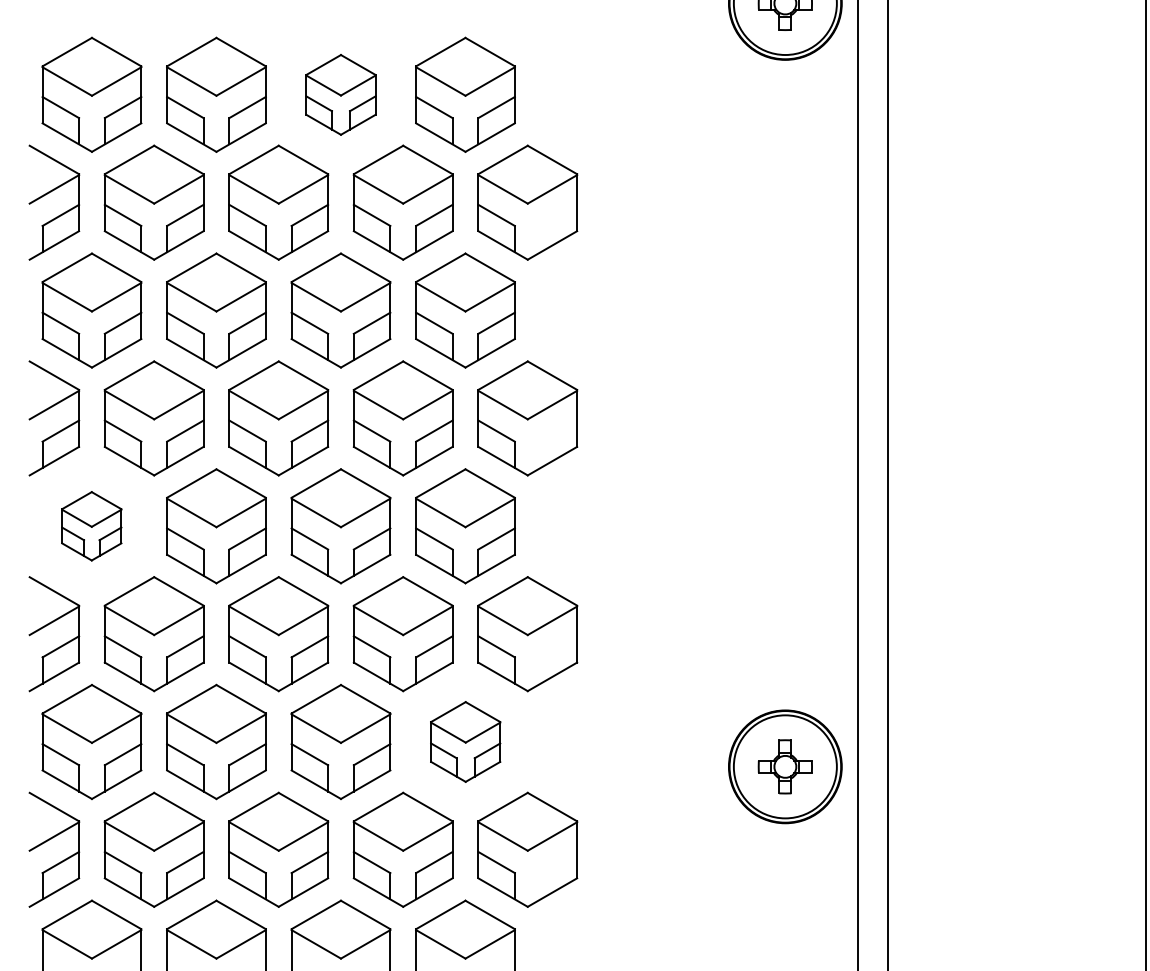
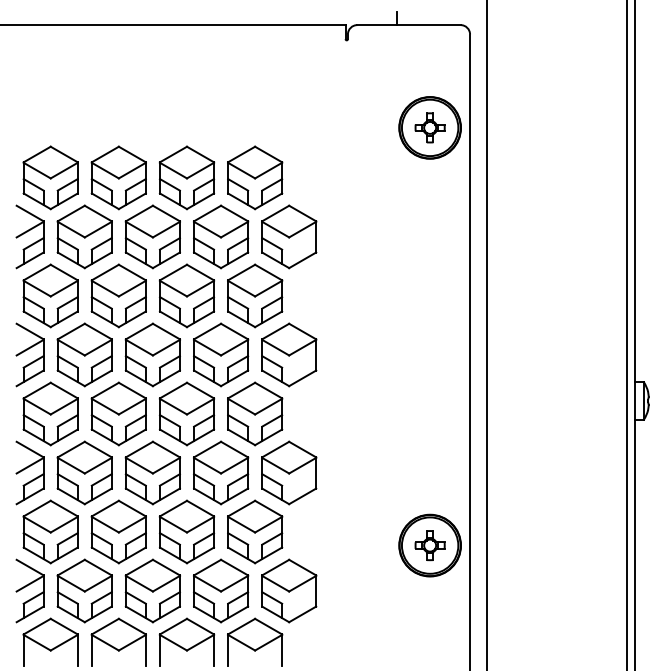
part: (340, 94) -> (186, 177), size x1.43
part: (91, 525) -> (50, 413), size x1.67
part: (466, 741) -> (255, 531), size x1.43

